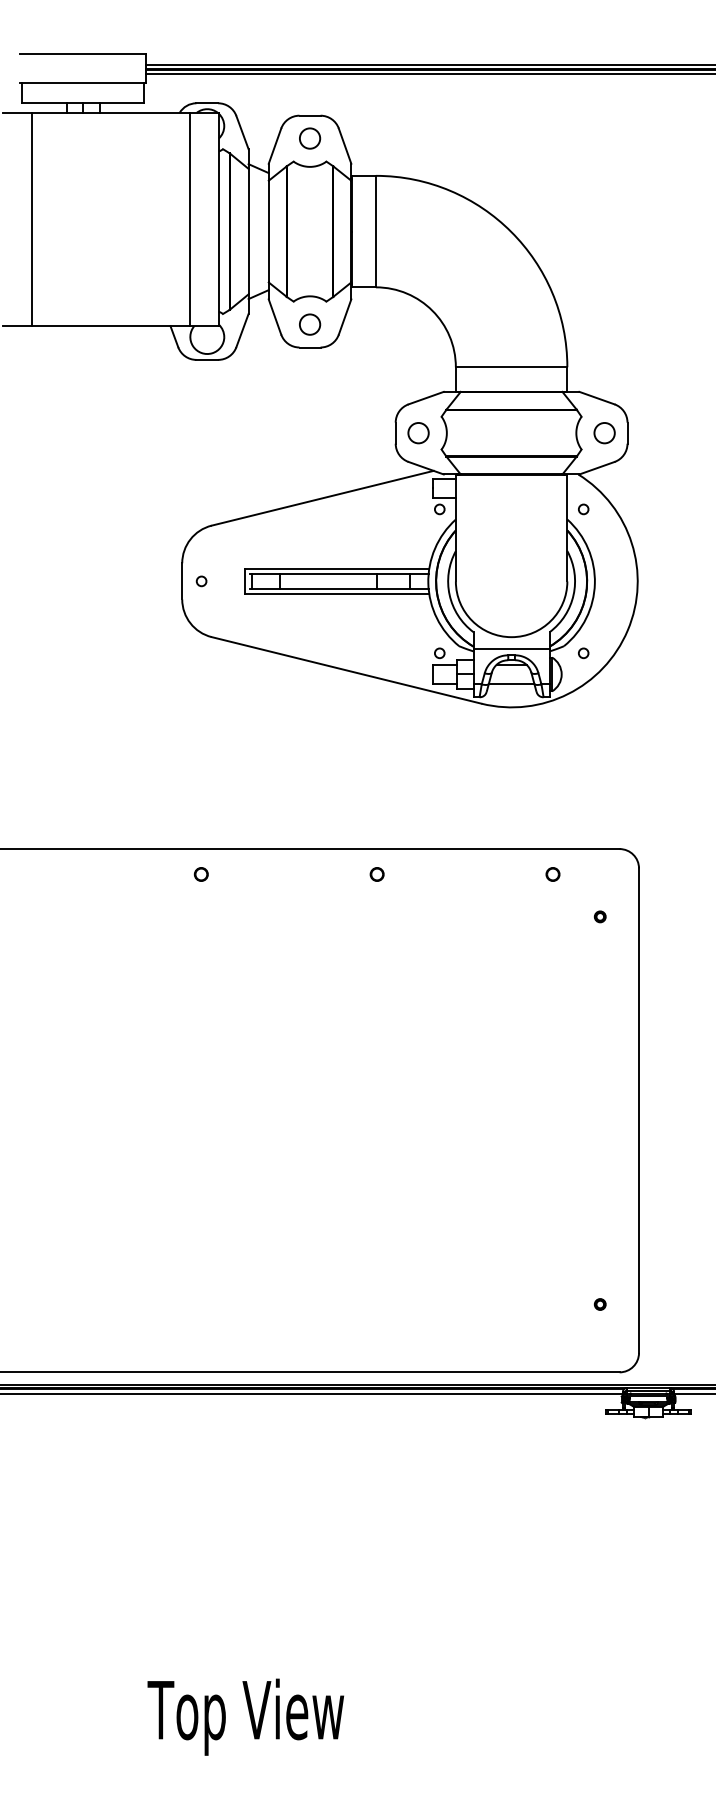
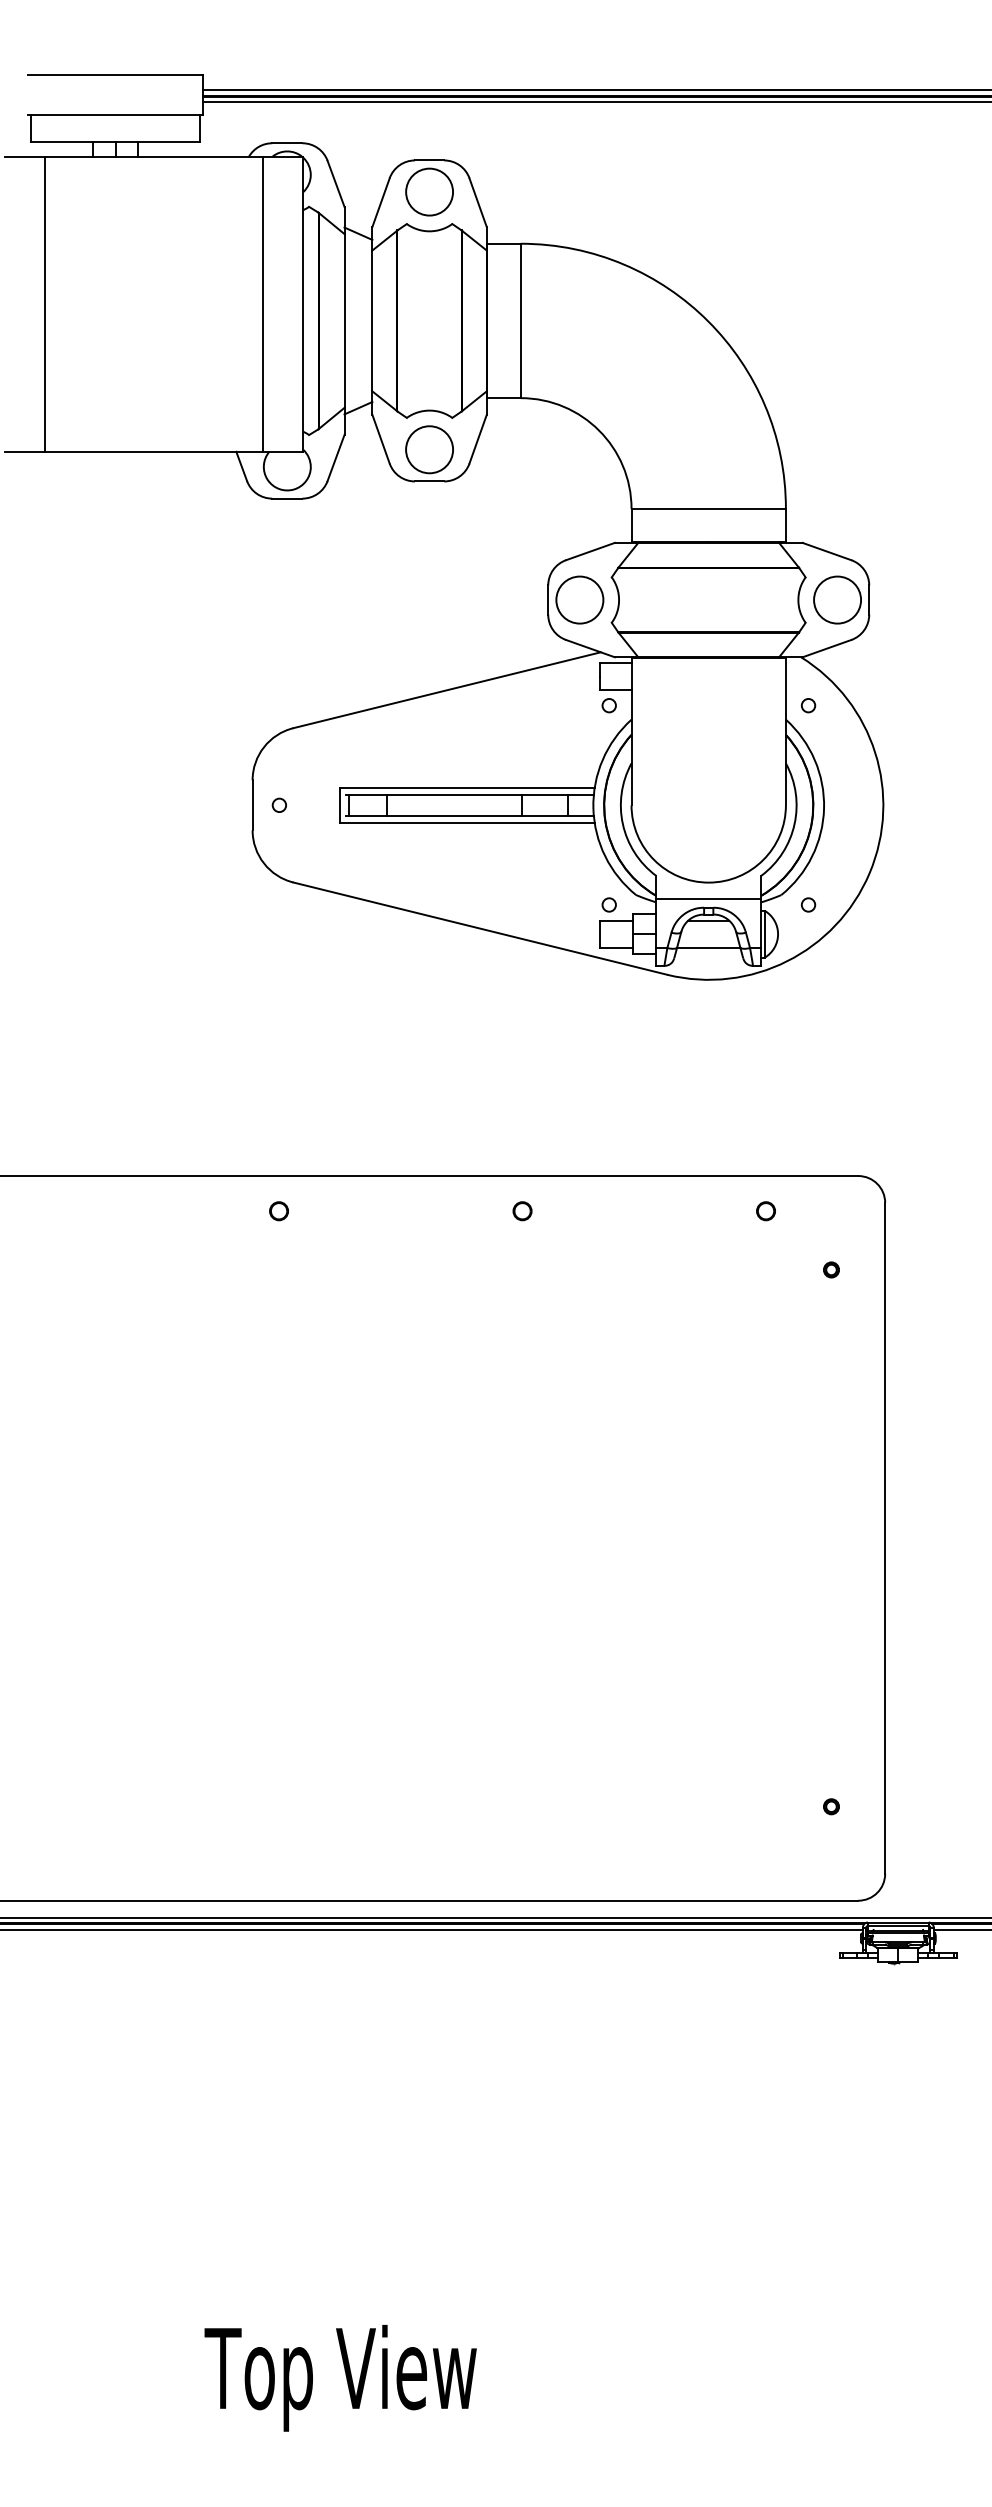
circle: (309, 138) -> (429, 191), size x1.67
circle: (309, 324) -> (429, 449), size x1.67
circle: (418, 432) -> (579, 599), size x1.67
circle: (604, 432) -> (837, 599), size x1.67

